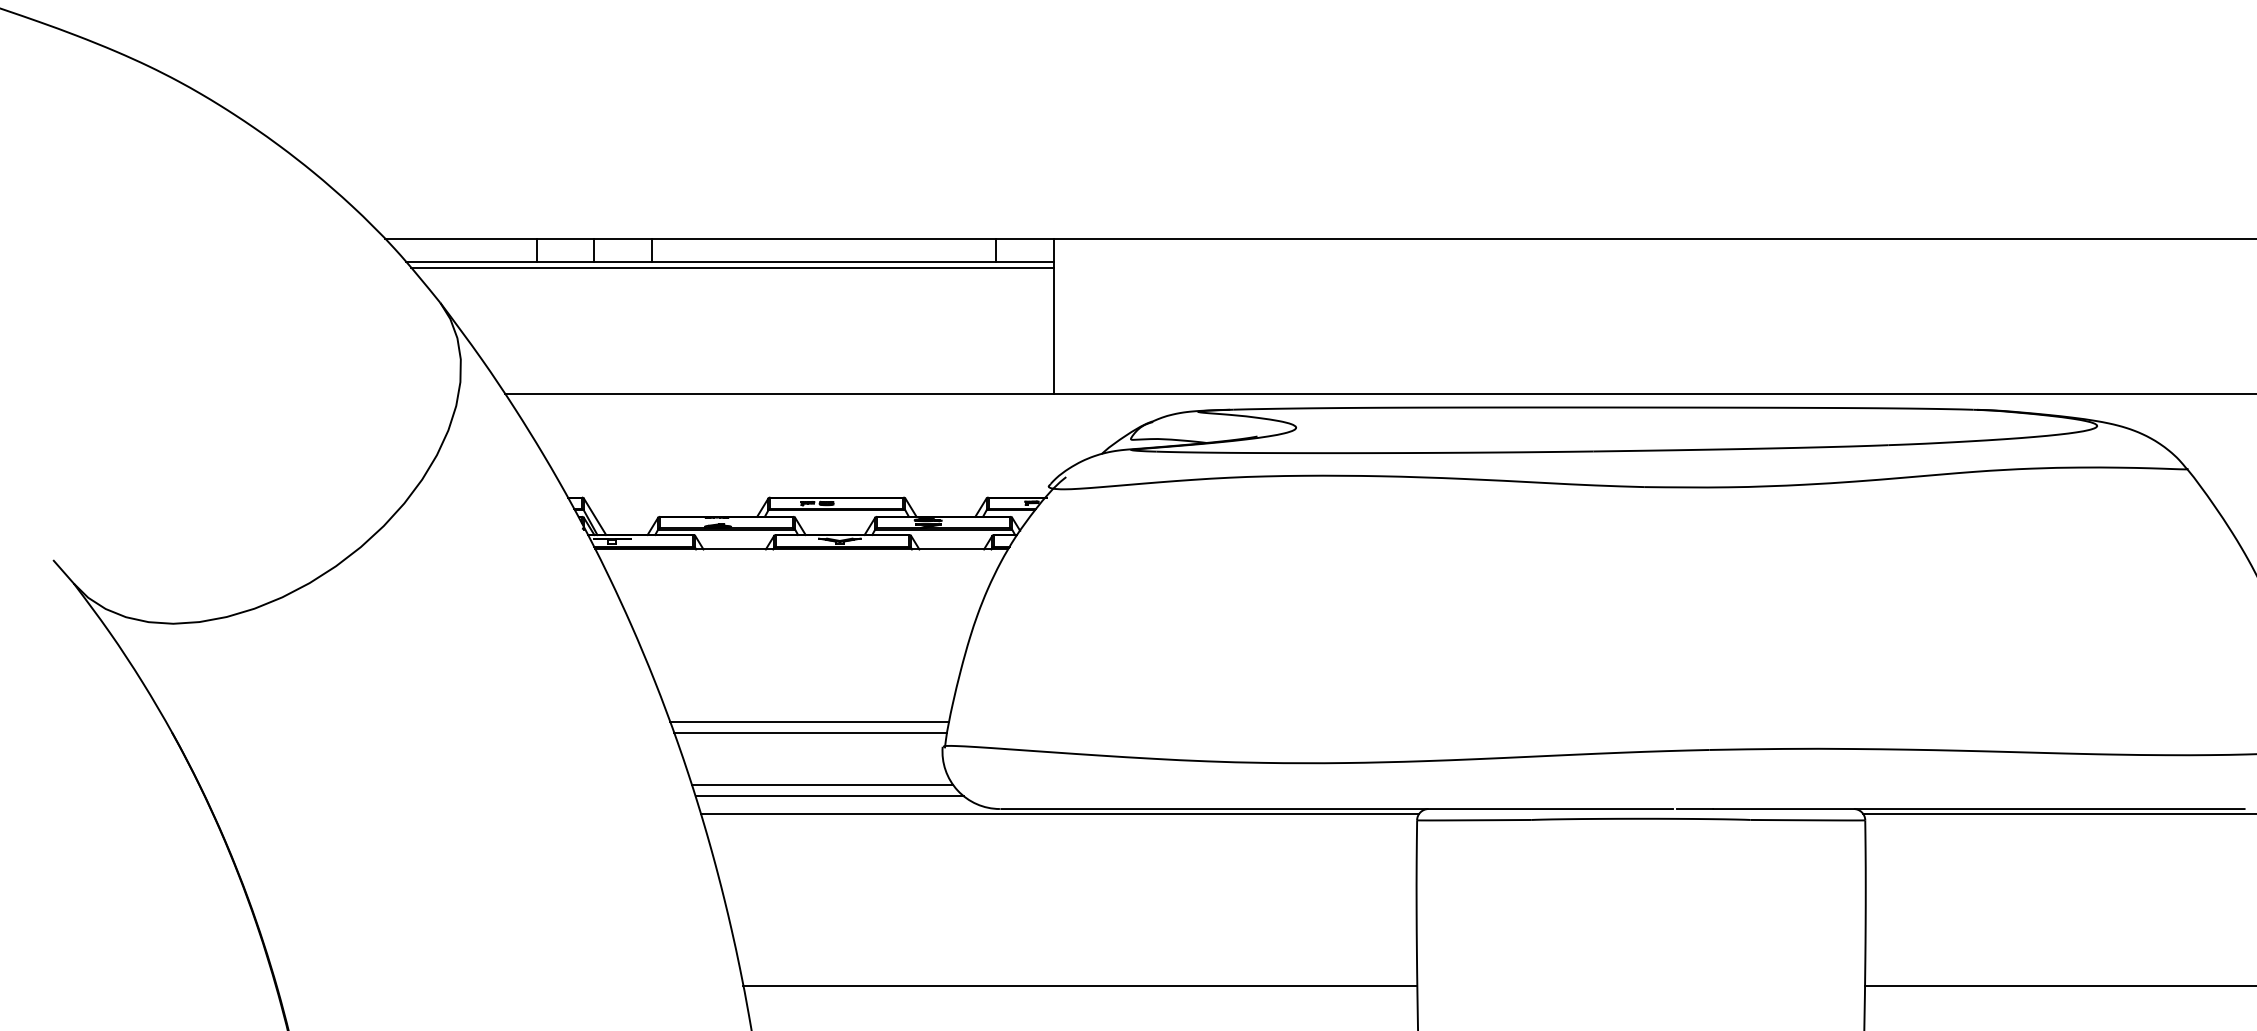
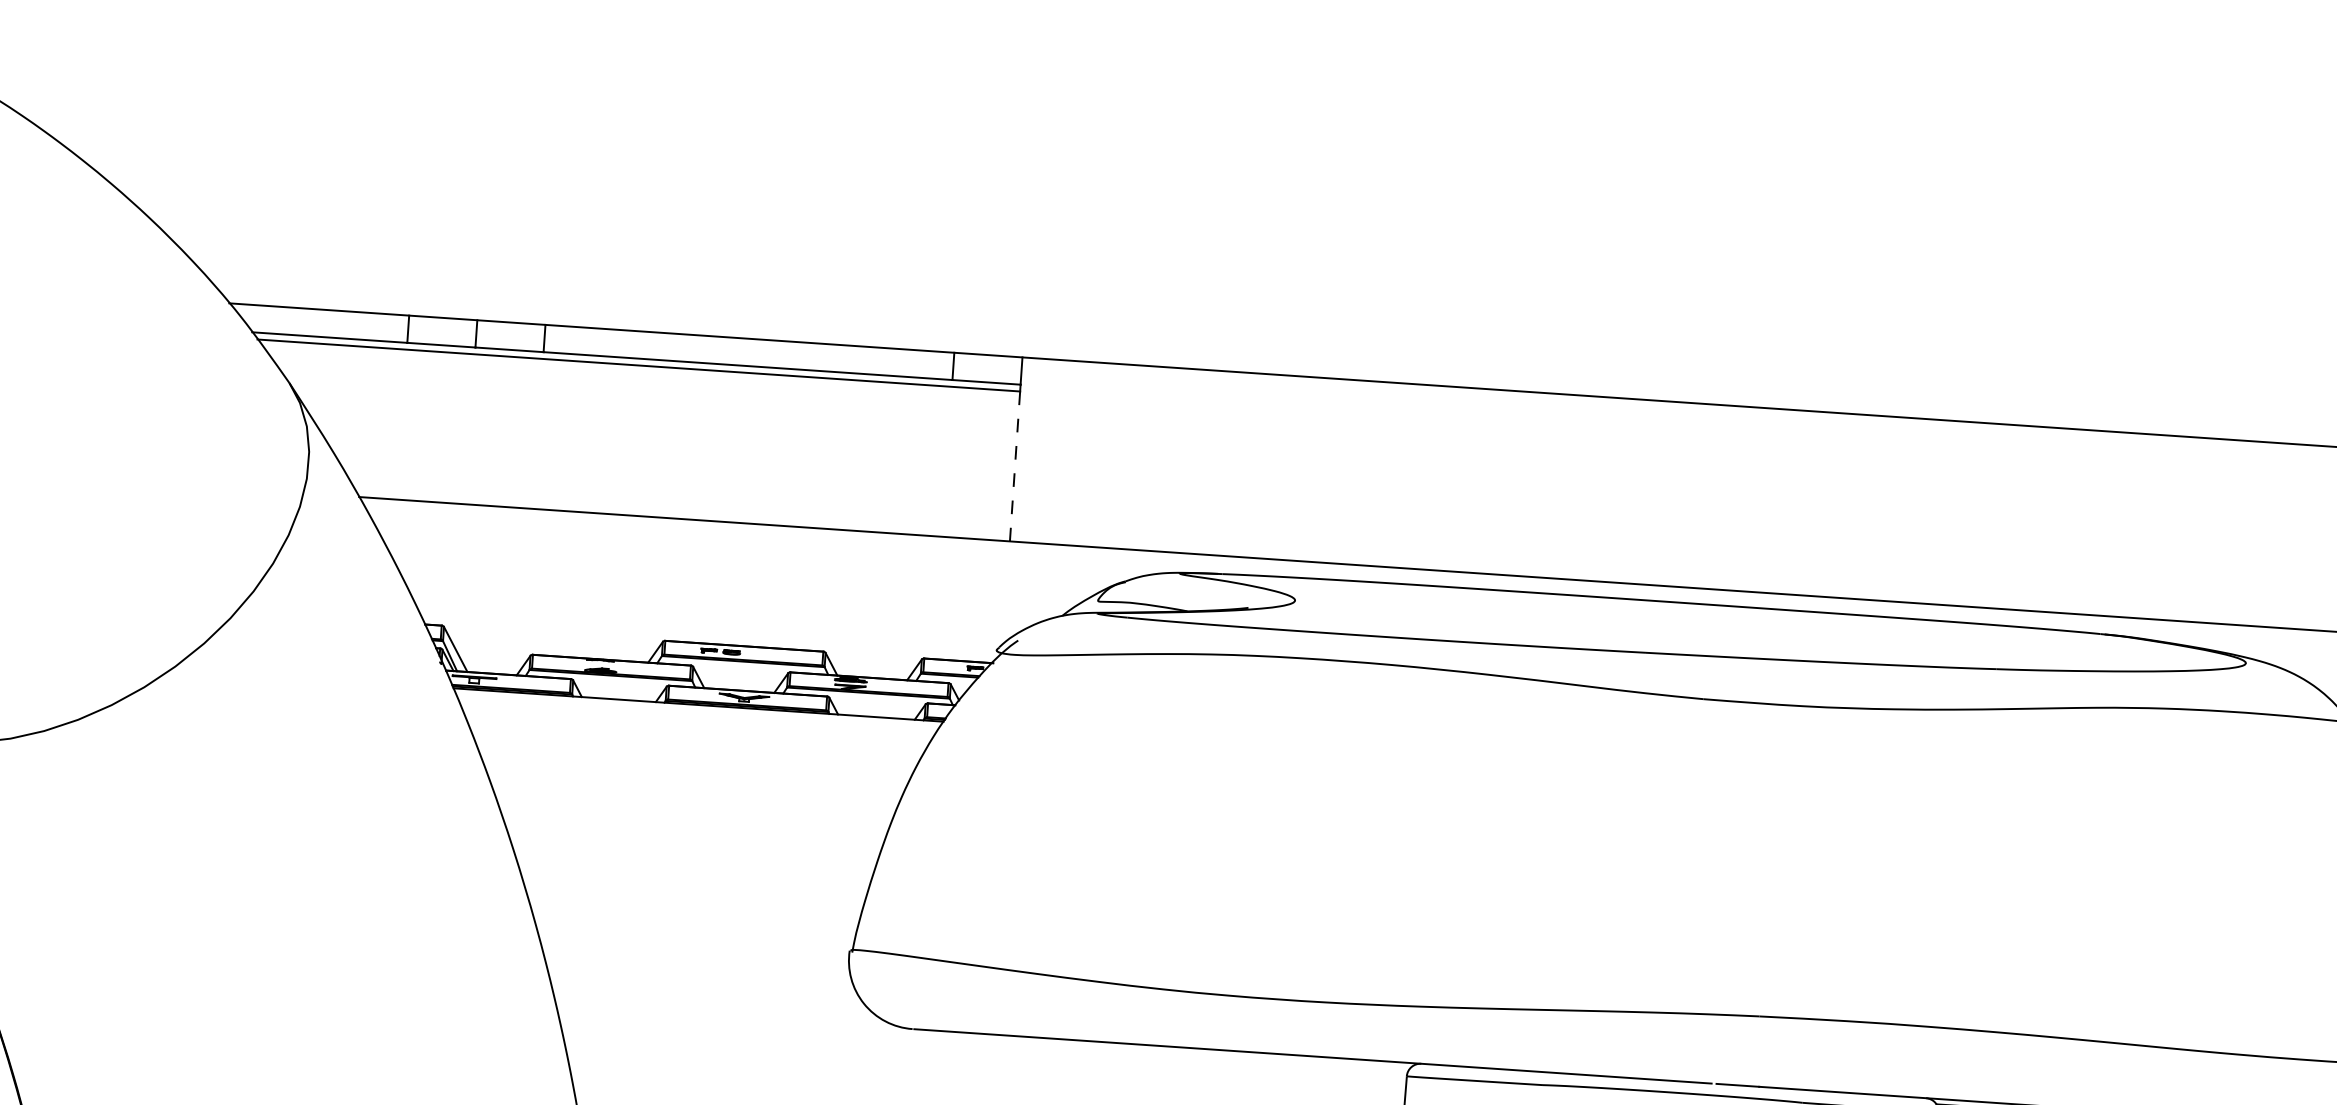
line: (1053, 330) -> (1014, 465), solid -> dashed
line: (809, 721) -> (693, 909), removed
line: (810, 733) -> (693, 924), removed
line: (822, 784) -> (704, 985), removed
line: (829, 796) -> (711, 1000), removed
line: (1059, 813) -> (982, 1039), removed

